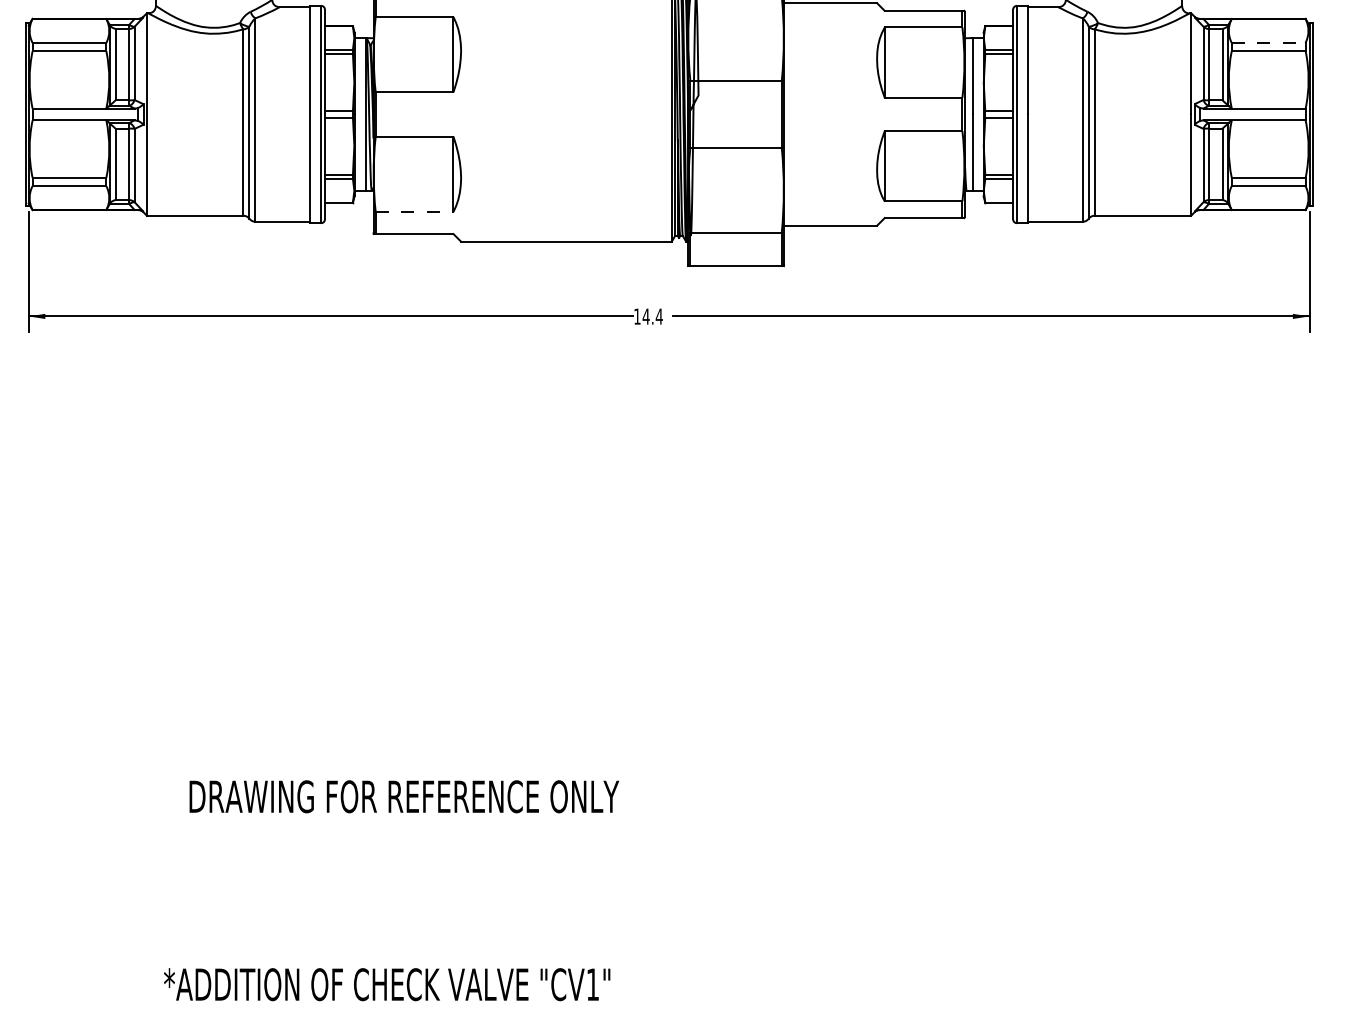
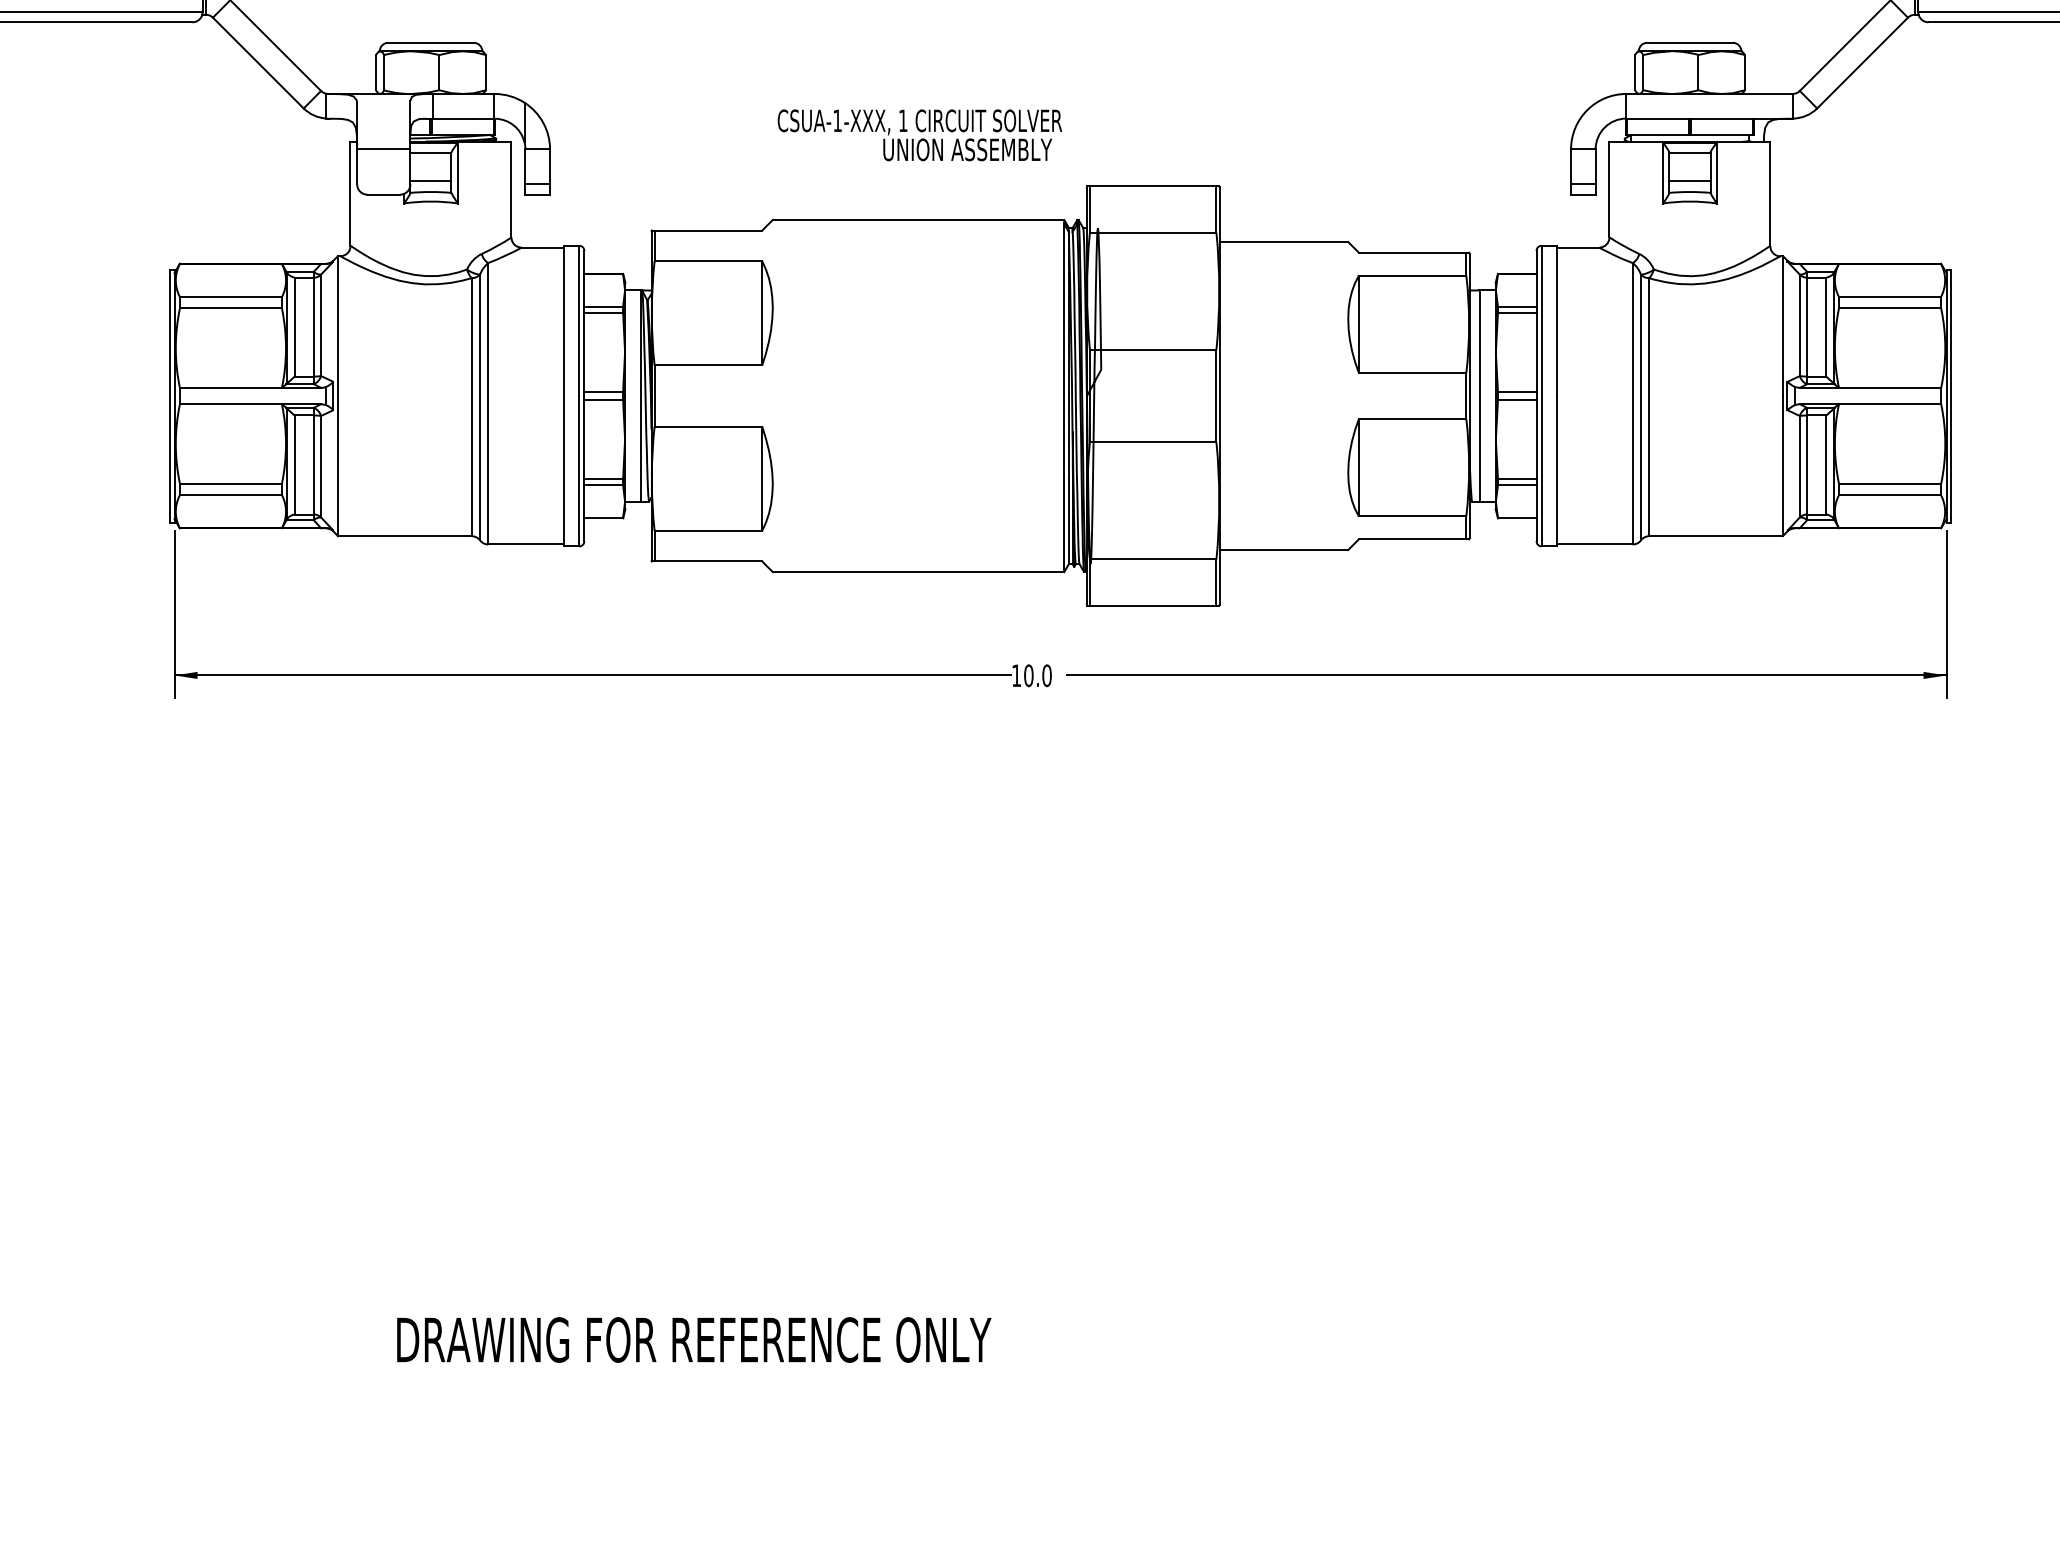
line: (1269, 42) -> (1890, 296), dashed -> solid
line: (414, 211) -> (708, 530), dashed -> solid
text: (652, 316) -> (1037, 675), 14.4 -> 10.0

